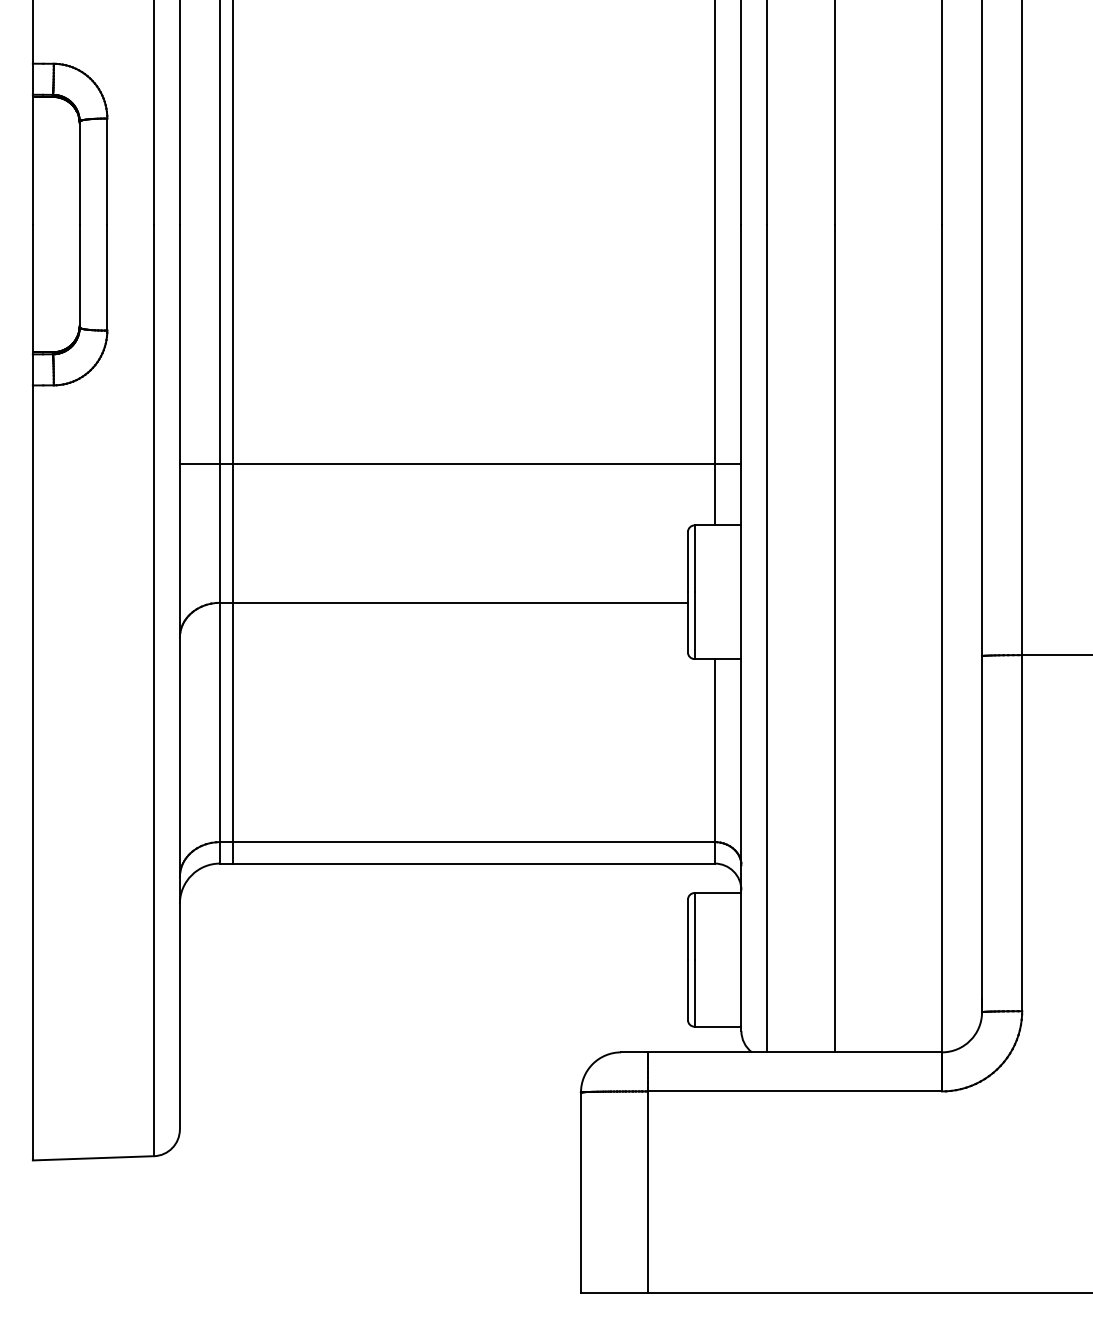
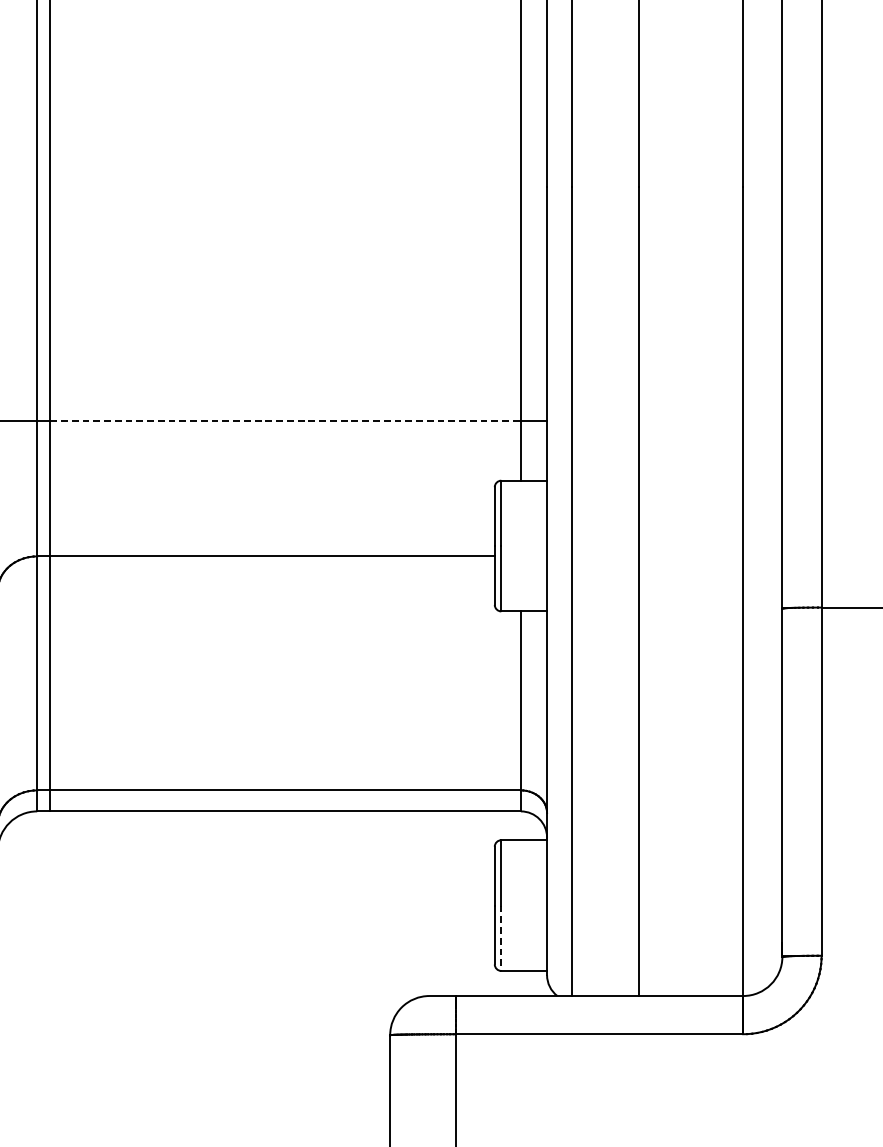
line: (474, 463) -> (286, 420), solid -> dashed
line: (694, 993) -> (501, 938), solid -> dashed

